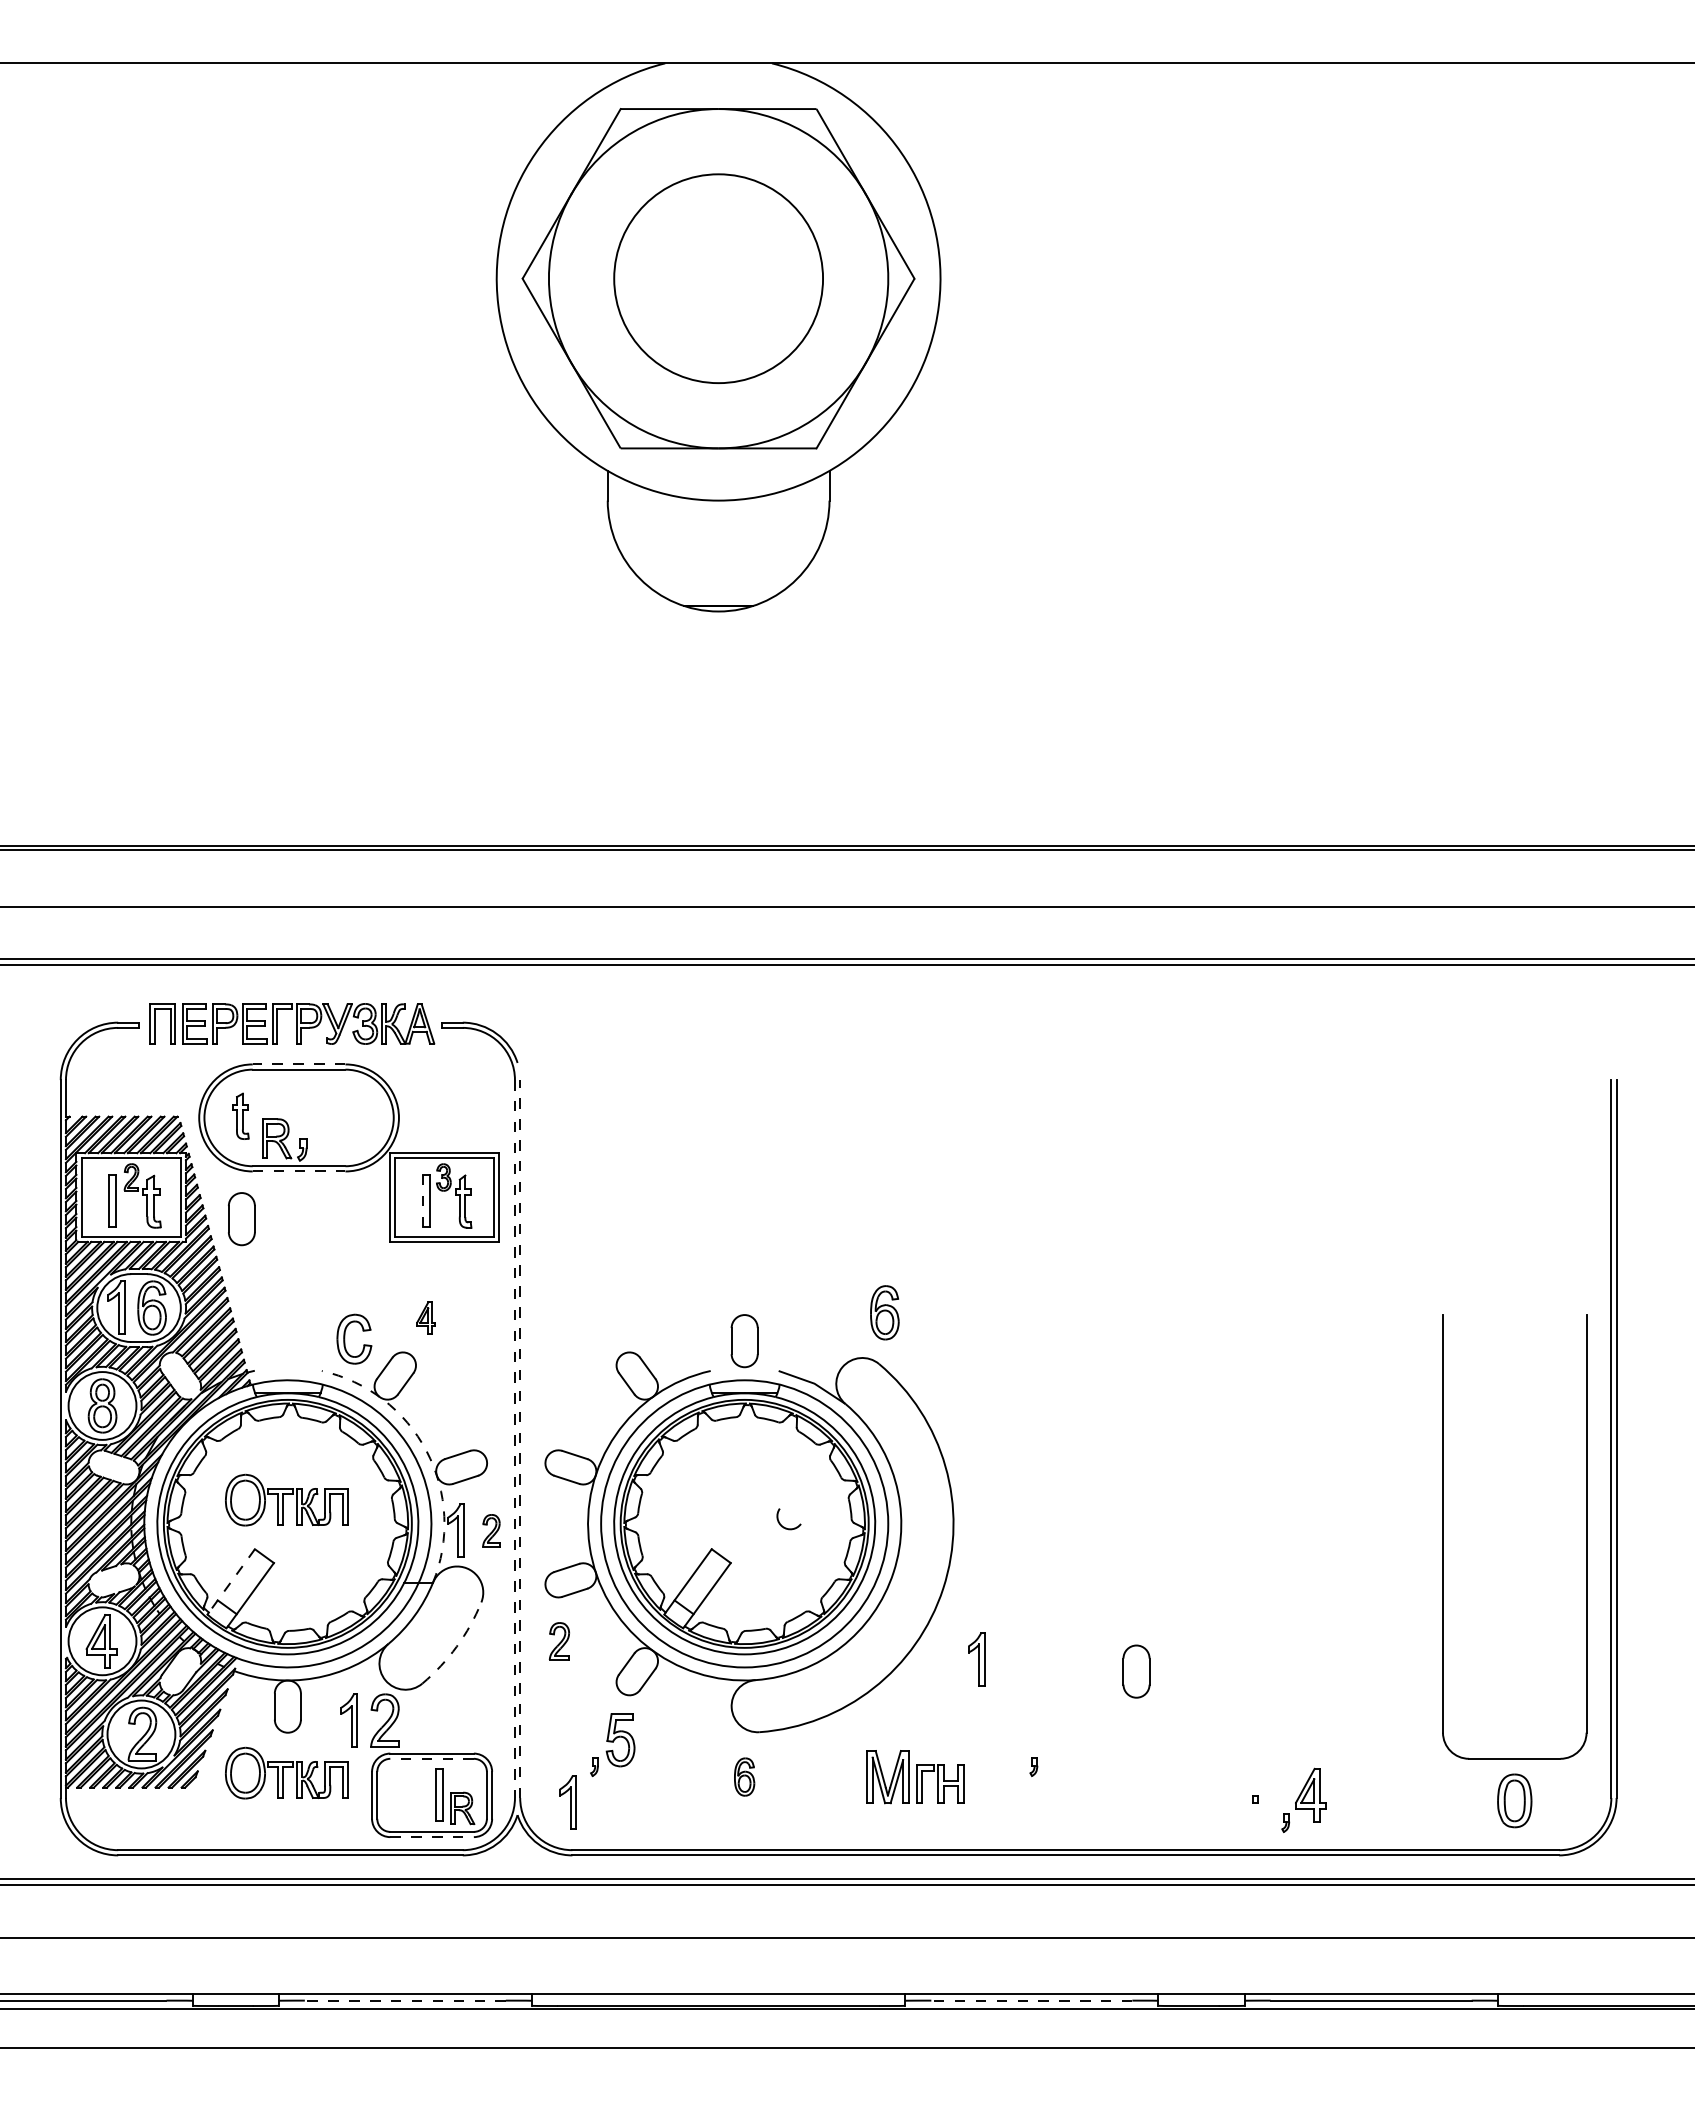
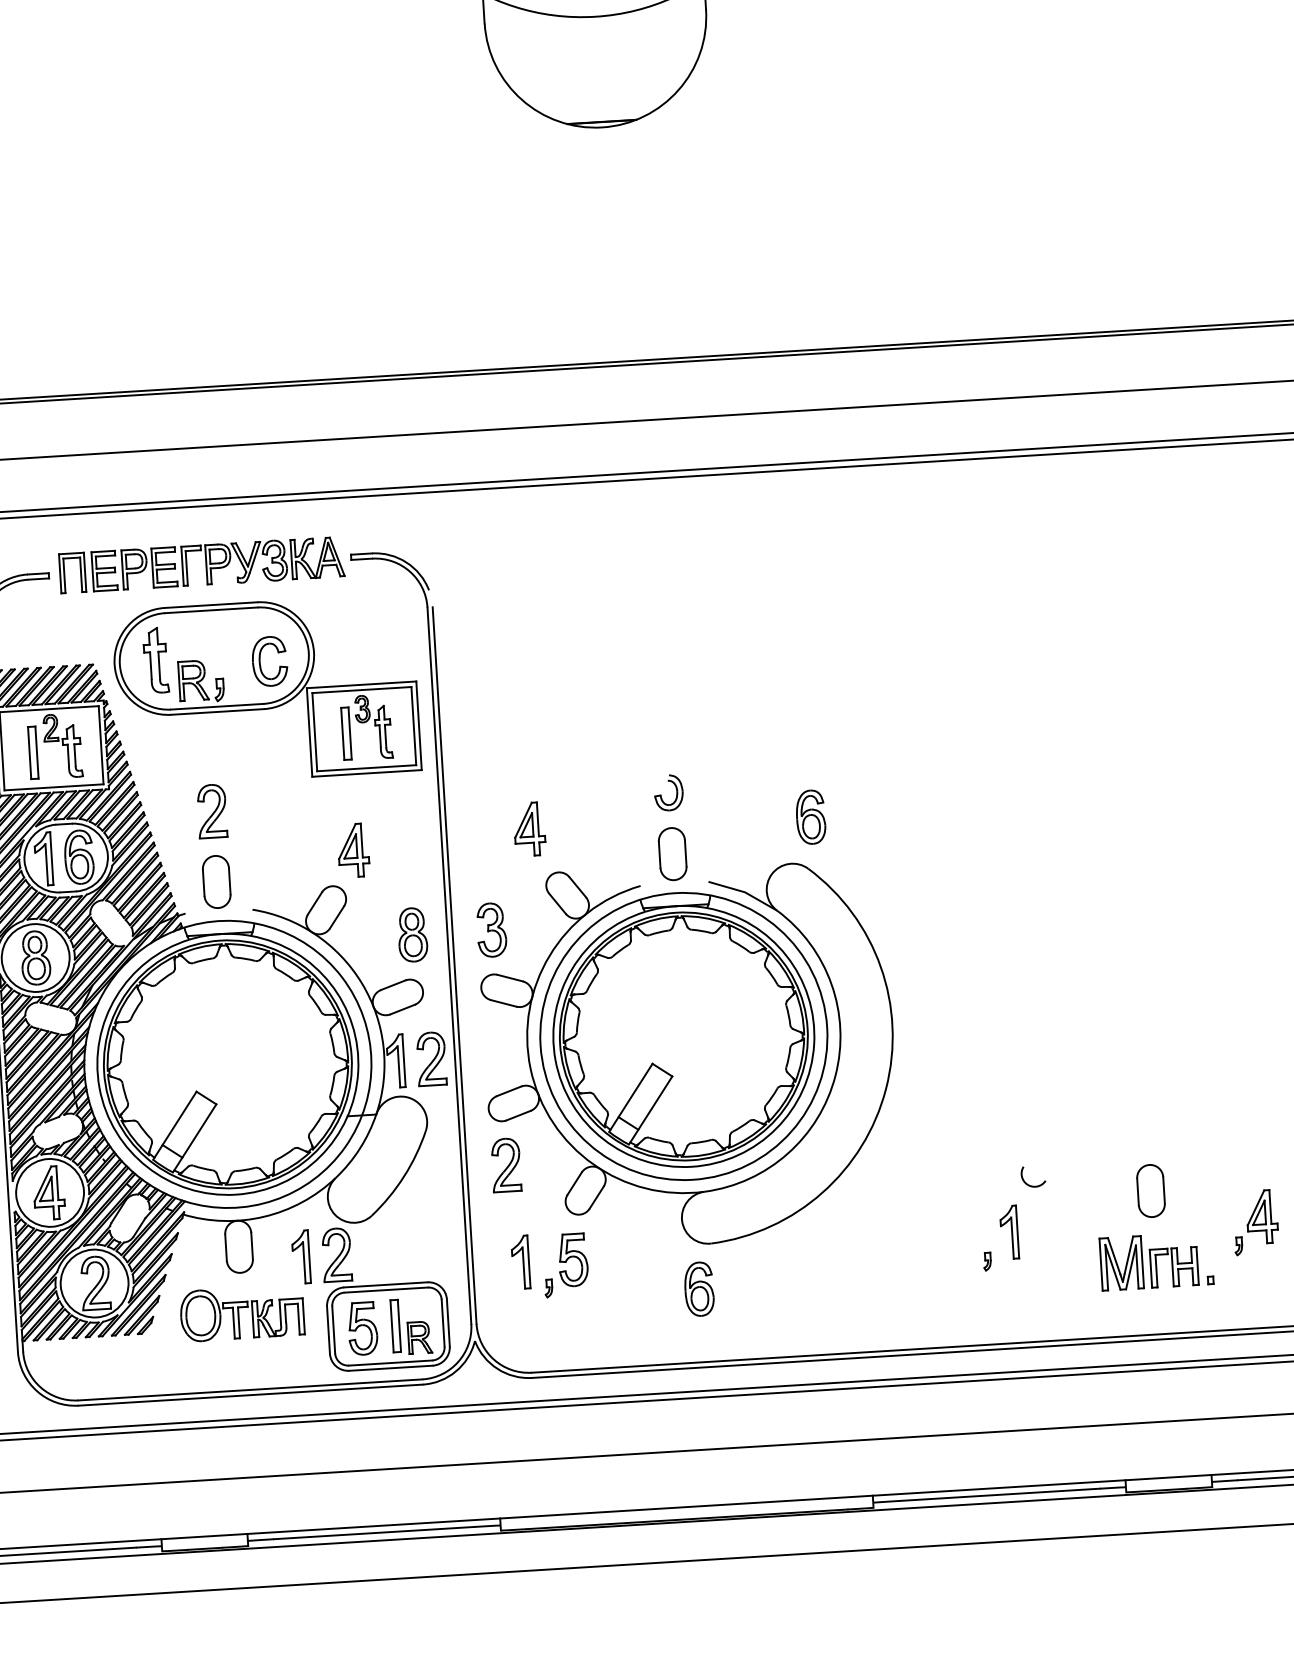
line: (298, 1064) -> (210, 605), dashed -> solid
part: (240, 1116) -> (155, 660), size x1.43
line: (299, 1171) -> (217, 711), dashed -> solid
line: (422, 1200) -> (342, 733), dashed -> solid
part: (241, 1219) -> (216, 882), moved
part: (287, 1270) -> (212, 811), added
part: (737, 1282) -> (661, 796), added
part: (602, 1307) -> (528, 829), added
part: (425, 1317) -> (352, 850), size x1.67
part: (345, 1338) -> (260, 661), moved
part: (479, 1405) -> (411, 934), added
part: (559, 1405) -> (491, 929), added
line: (514, 1439) -> (448, 966), dashed -> solid
line: (520, 1439) -> (454, 965), dashed -> solid
arc: (426, 1451) -> (361, 983), dashed -> solid
part: (286, 1499) -> (225, 1040), removed
arc: (784, 1526) -> (1029, 1184), moved
part: (491, 1530) -> (431, 1058), size x1.67
line: (231, 1581) -> (175, 1125), dashed -> solid
part: (559, 1641) -> (506, 1165), size x1.43
arc: (456, 1646) -> (403, 1176), dashed -> solid
part: (976, 1659) -> (1009, 1232), moved
part: (1136, 1671) -> (1150, 1190), moved
line: (432, 1758) -> (386, 1289), dashed -> solid
part: (744, 1776) -> (699, 1288), size x1.43
part: (915, 1777) -> (1149, 1262), moved
part: (406, 1795) -> (362, 1328), added
part: (1303, 1799) -> (1255, 1221), moved
part: (567, 1802) -> (520, 1262), moved
line: (432, 1837) -> (391, 1368), dashed -> solid
line: (405, 2000) -> (374, 1532), dashed -> solid
line: (1031, 2000) -> (999, 1494), dashed -> solid

